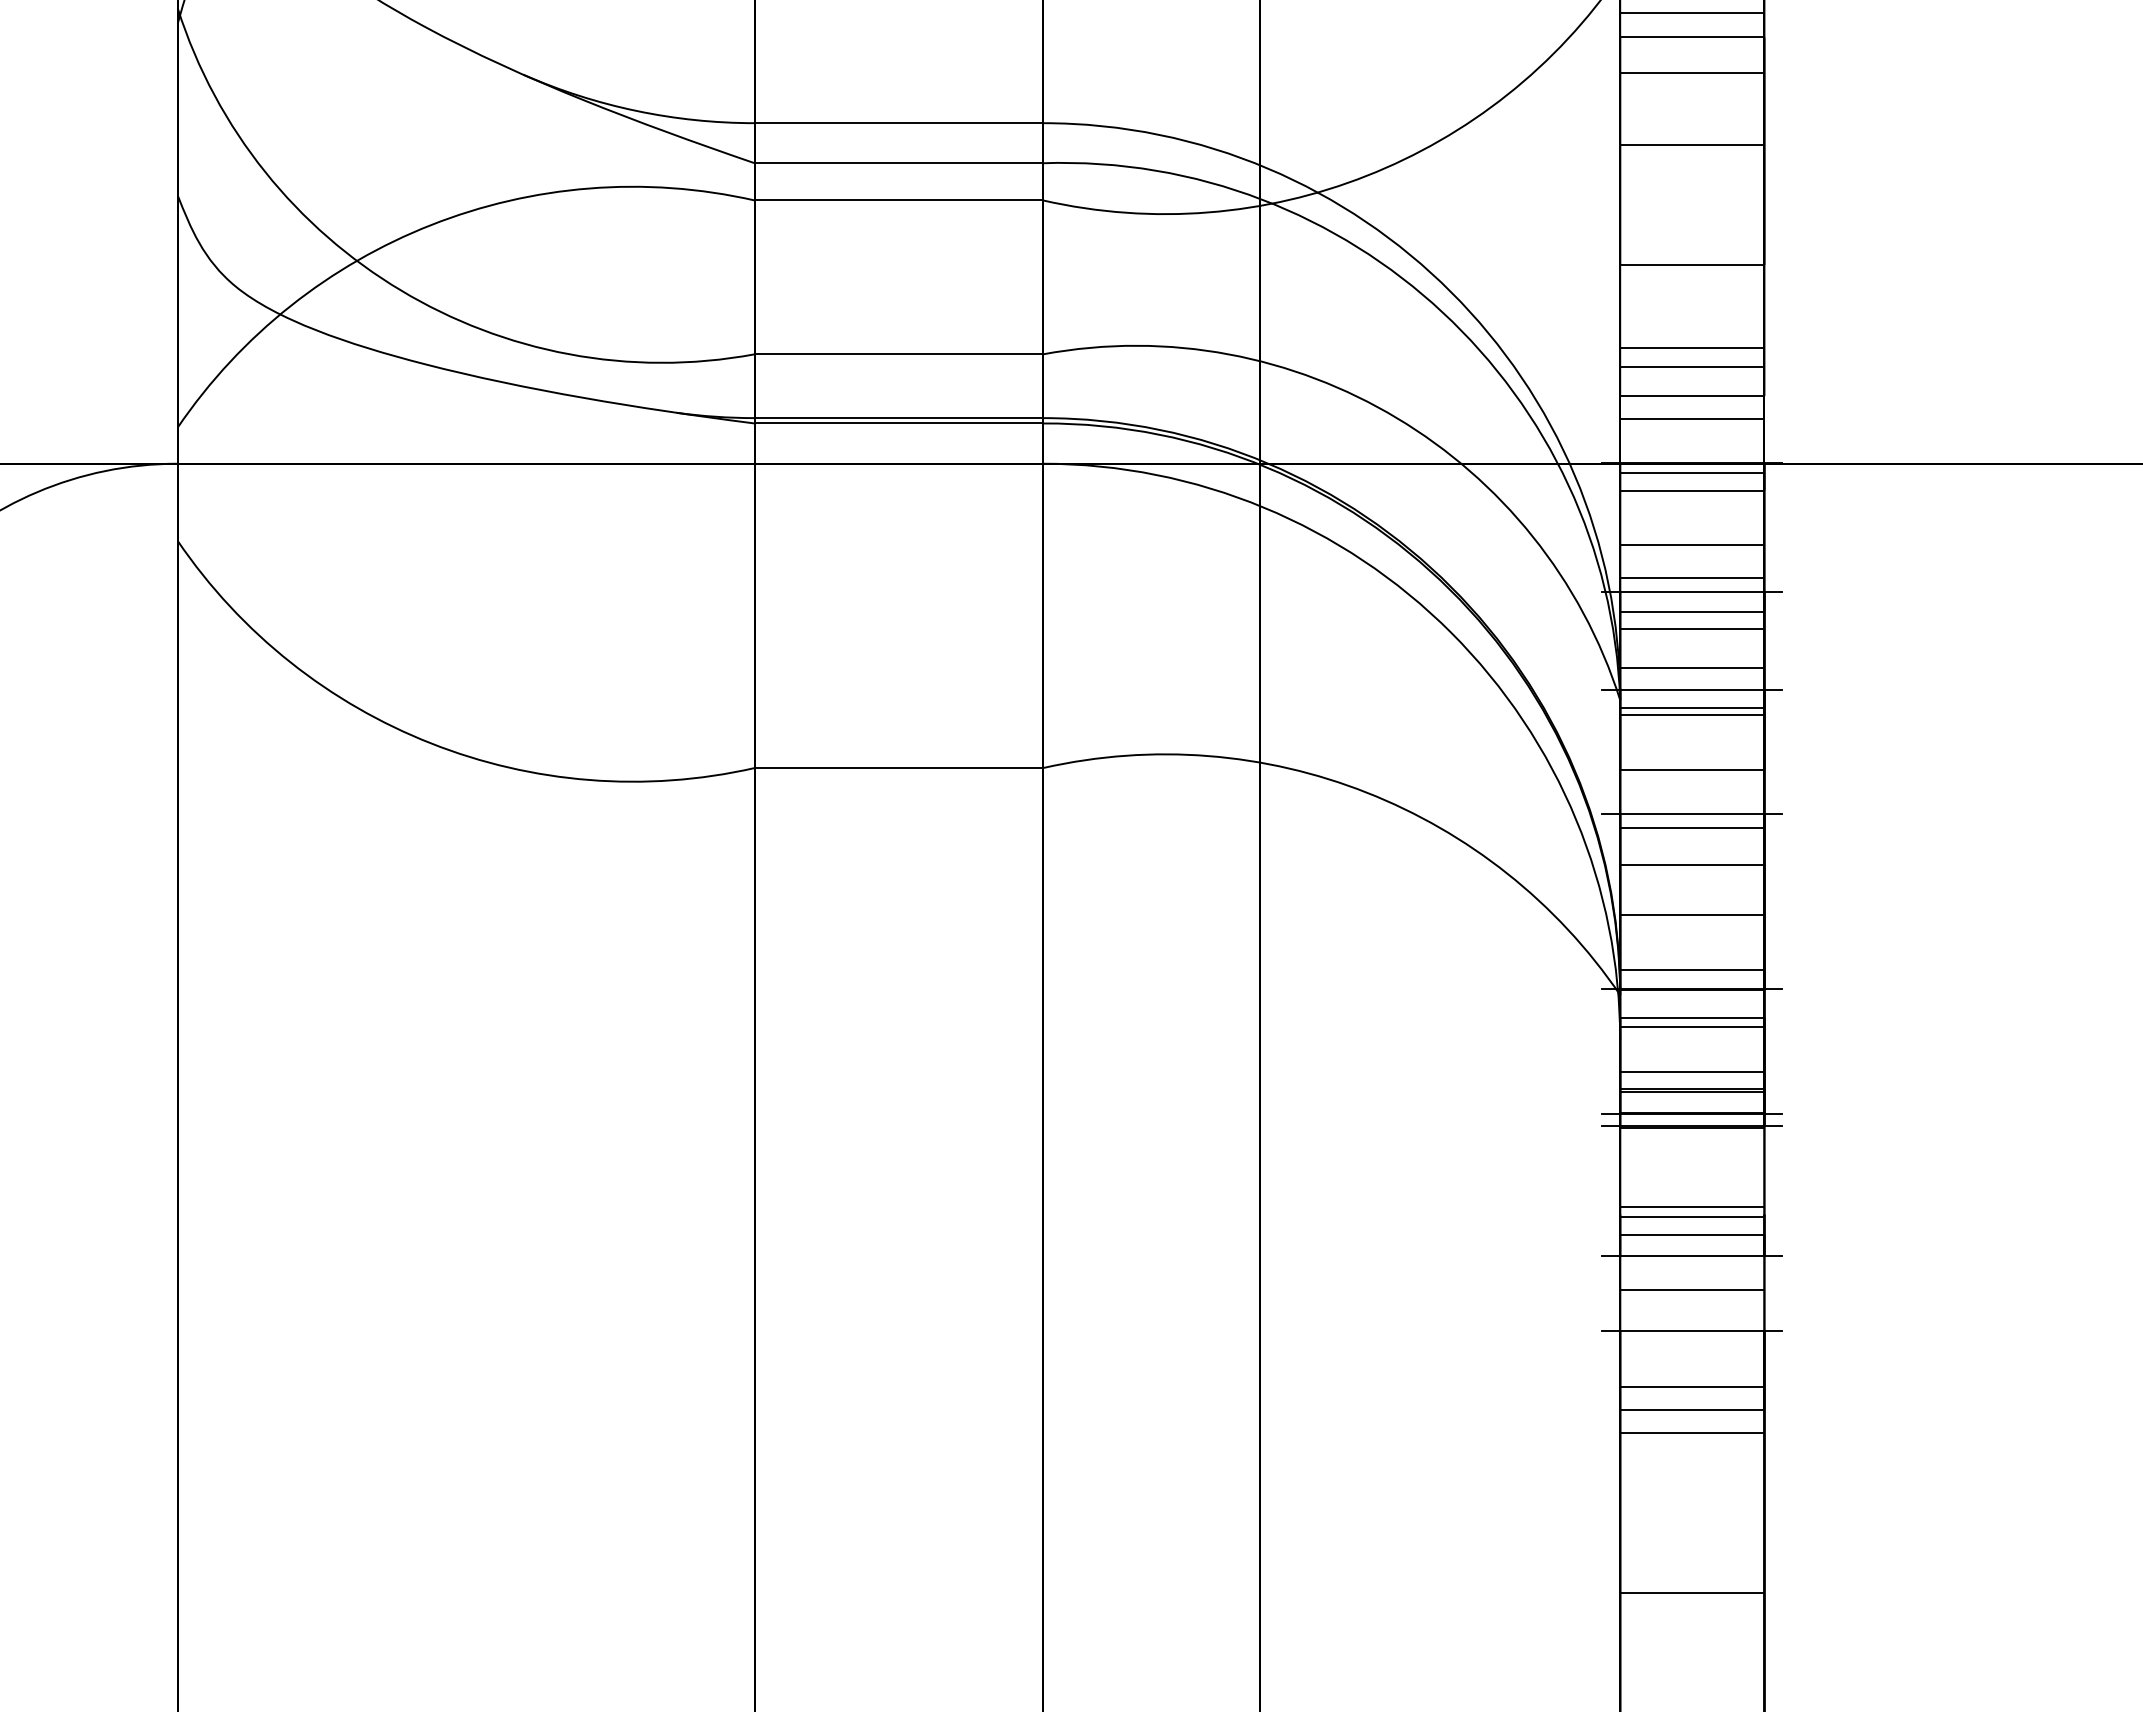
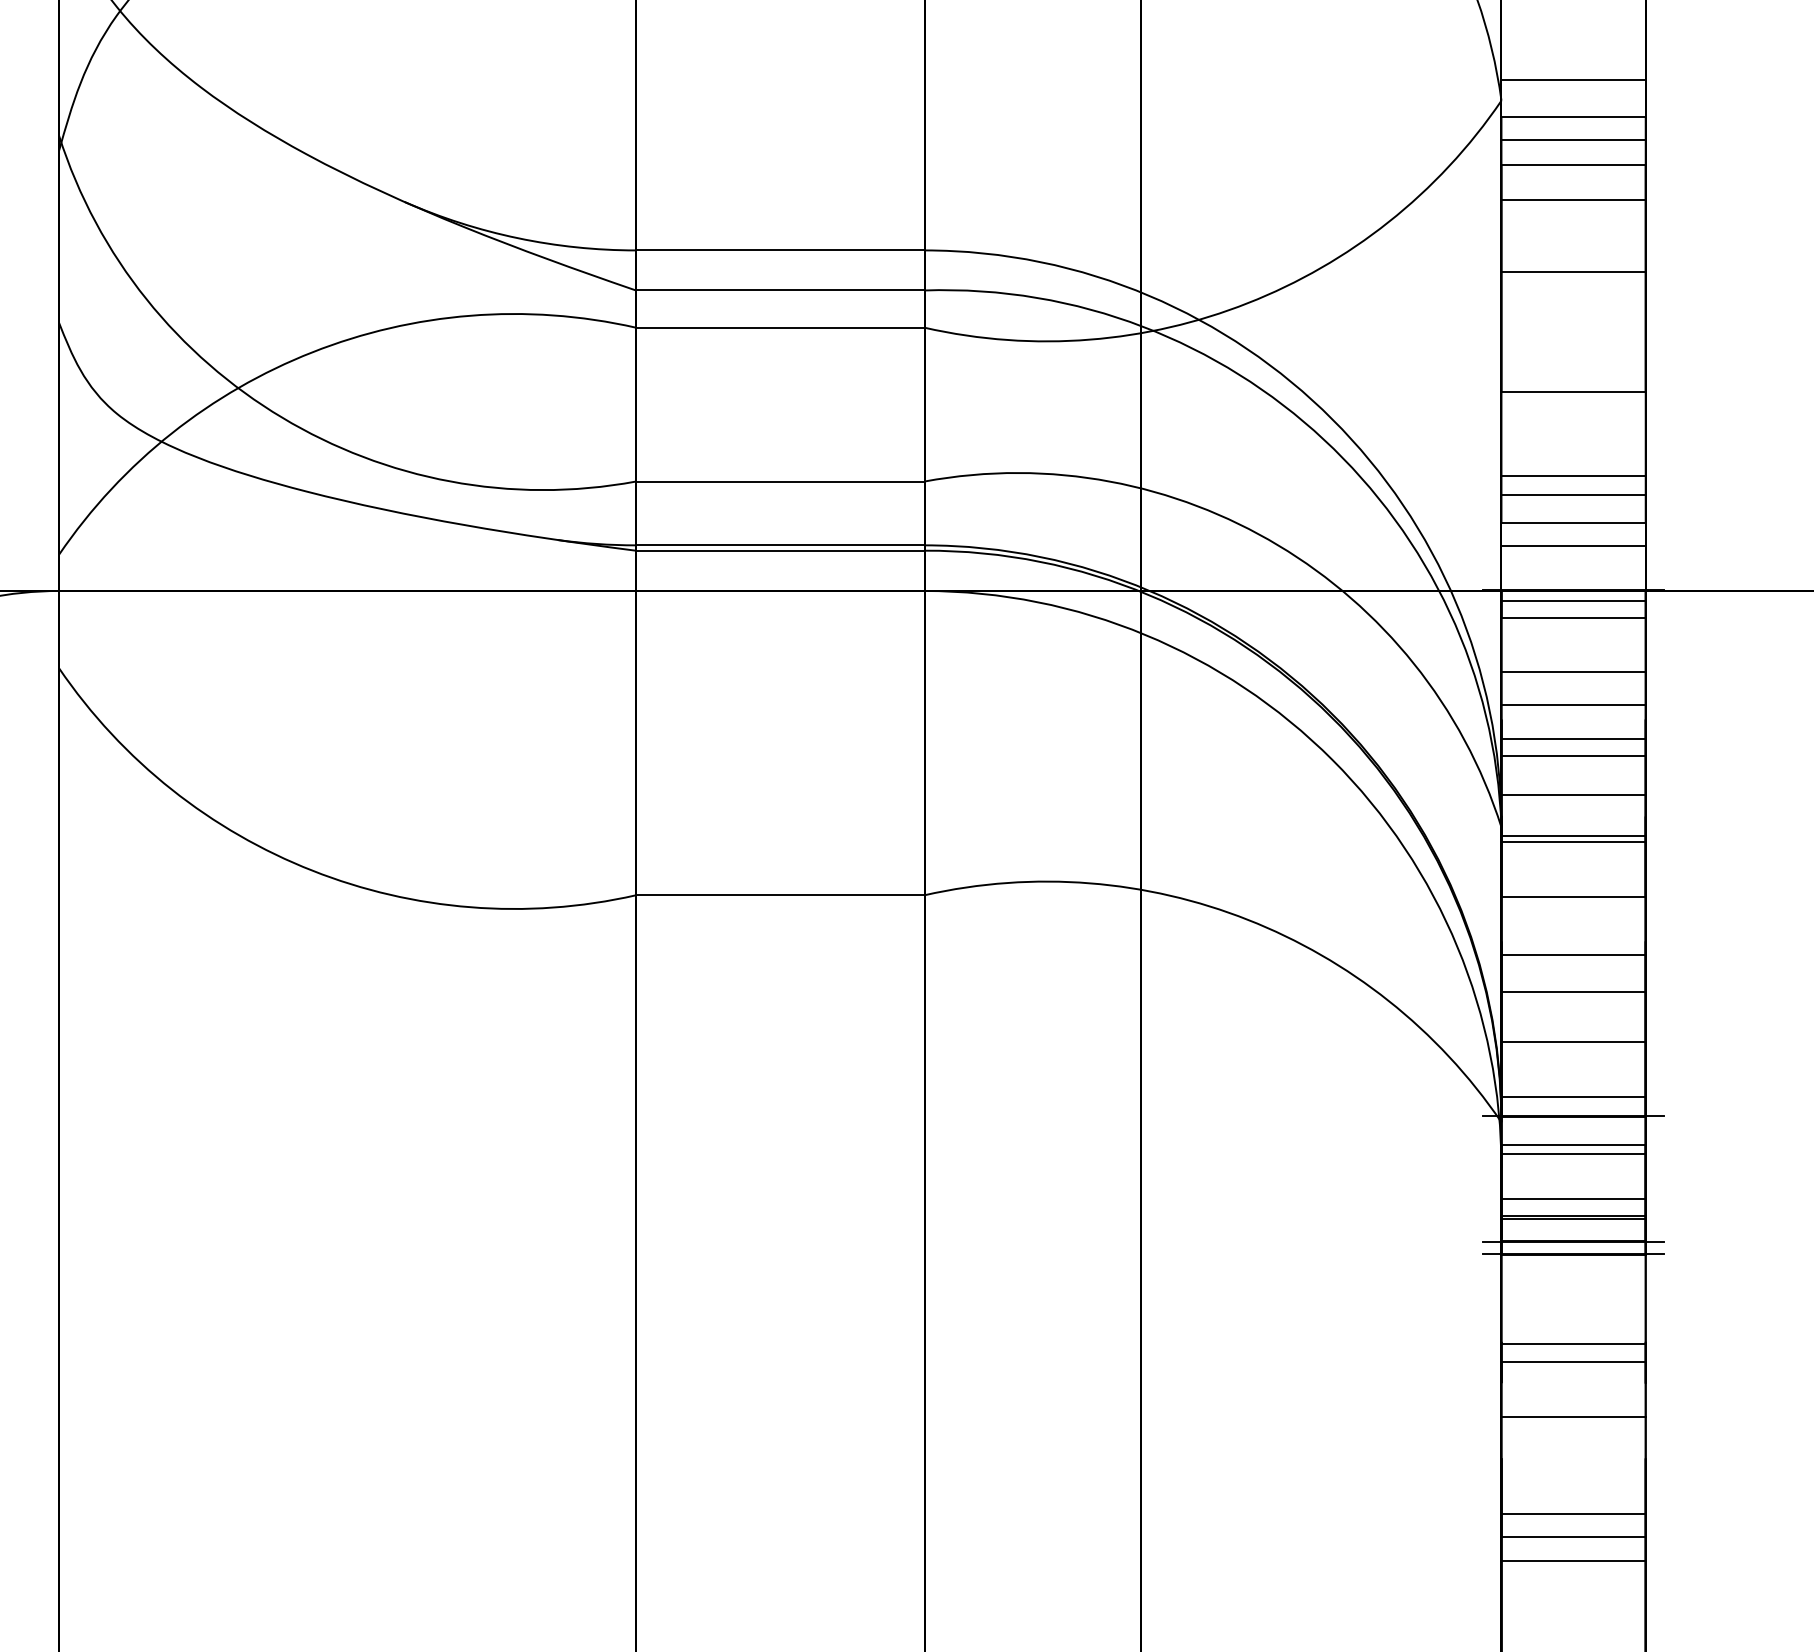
line: (1692, 591) -> (1573, 718), removed
line: (1692, 689) -> (1573, 816), removed
line: (1692, 814) -> (1573, 941), removed
line: (1692, 1206) -> (1573, 1333), removed
line: (1692, 1256) -> (1573, 1383), removed
line: (1692, 1331) -> (1573, 1458), removed

